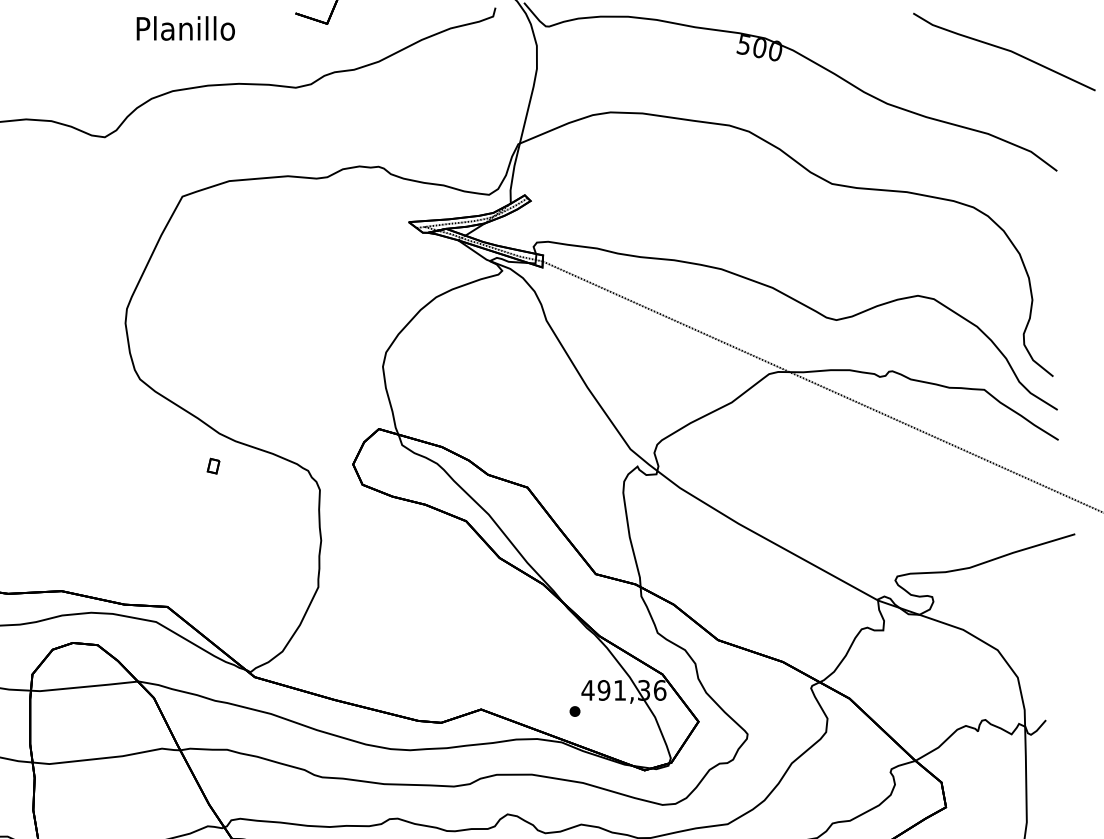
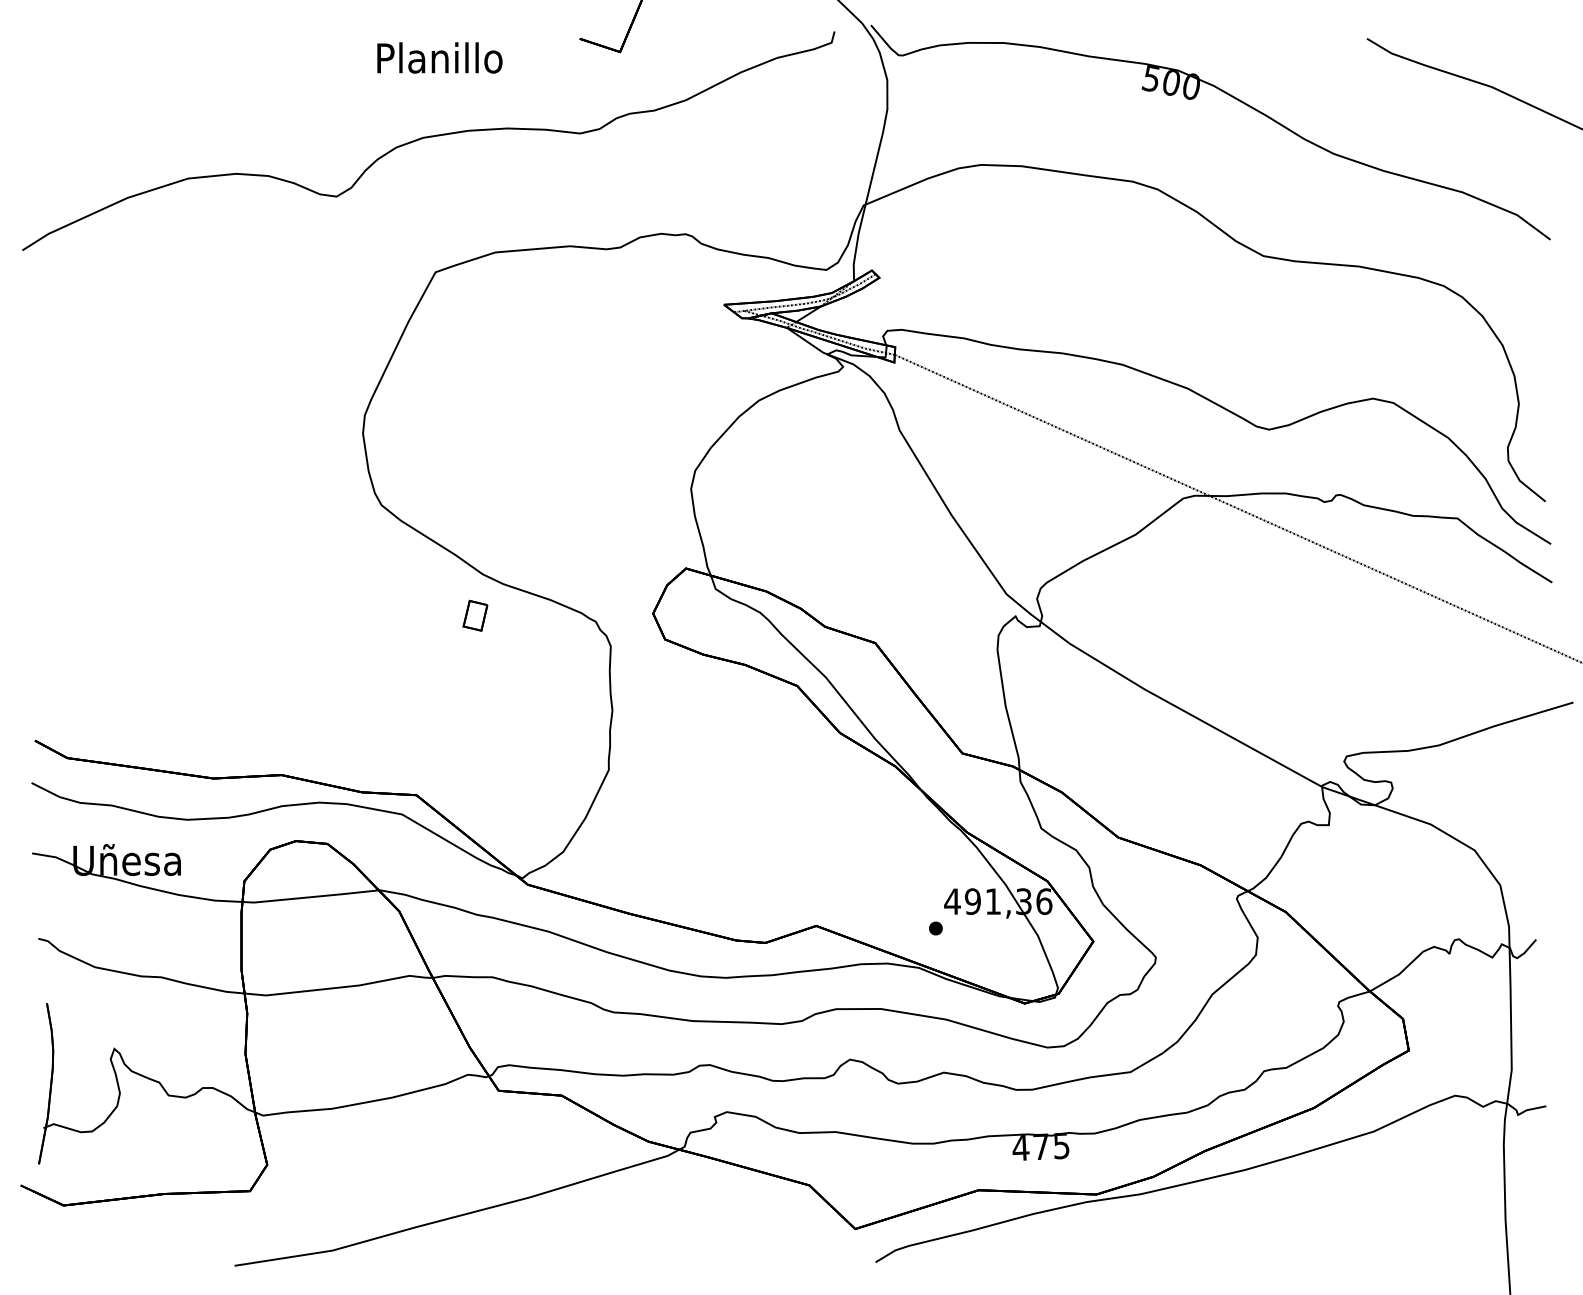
part: (212, 465) -> (474, 615), size x1.6

